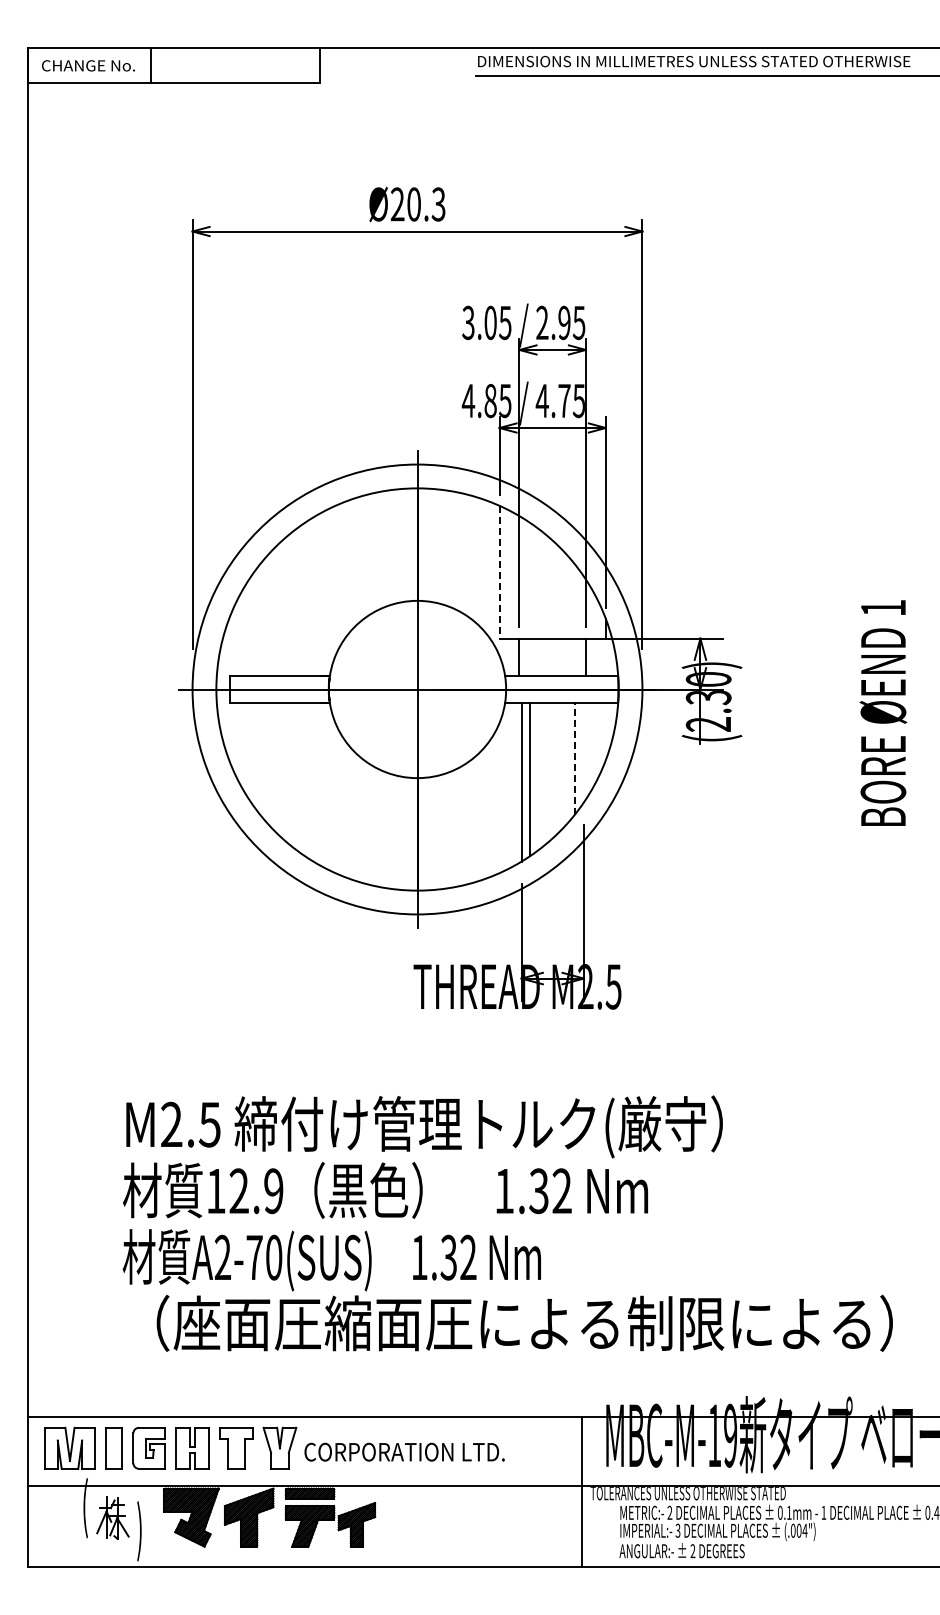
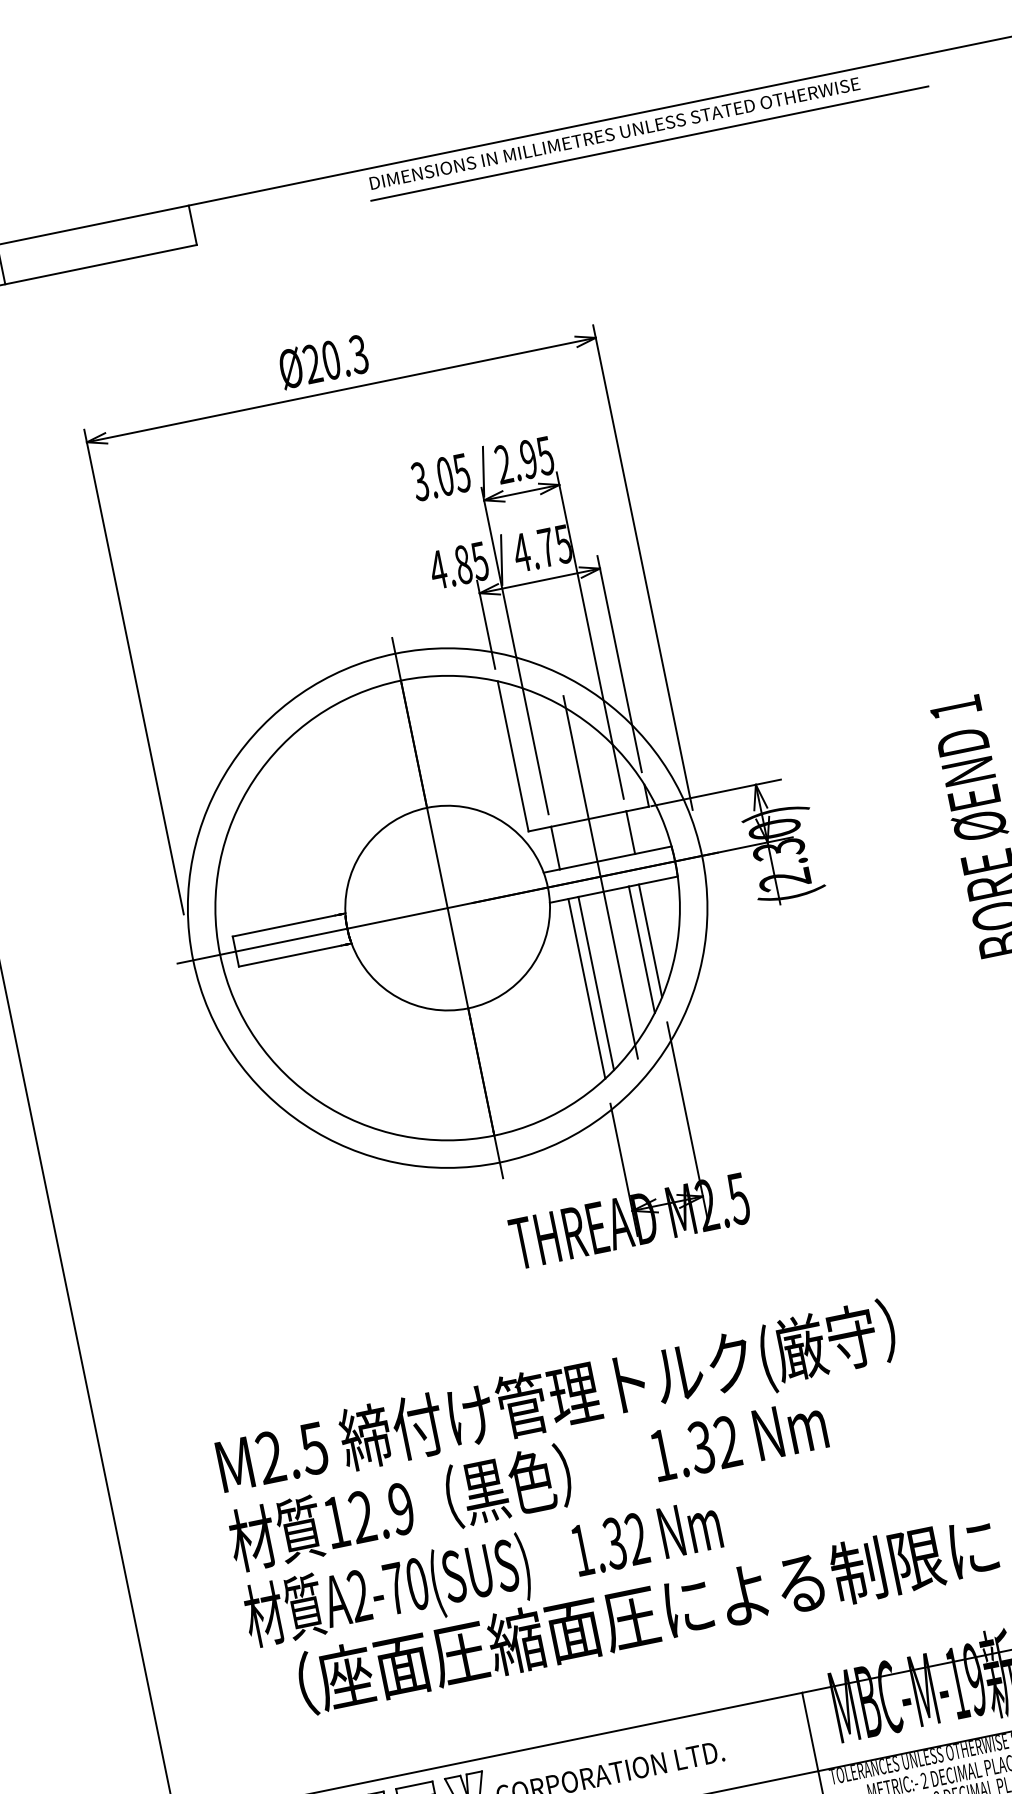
line: (499, 572) -> (513, 756), dashed -> solid
line: (552, 689) -> (600, 876), added
line: (583, 752) -> (650, 940), added
line: (575, 758) -> (642, 949), dashed -> solid

